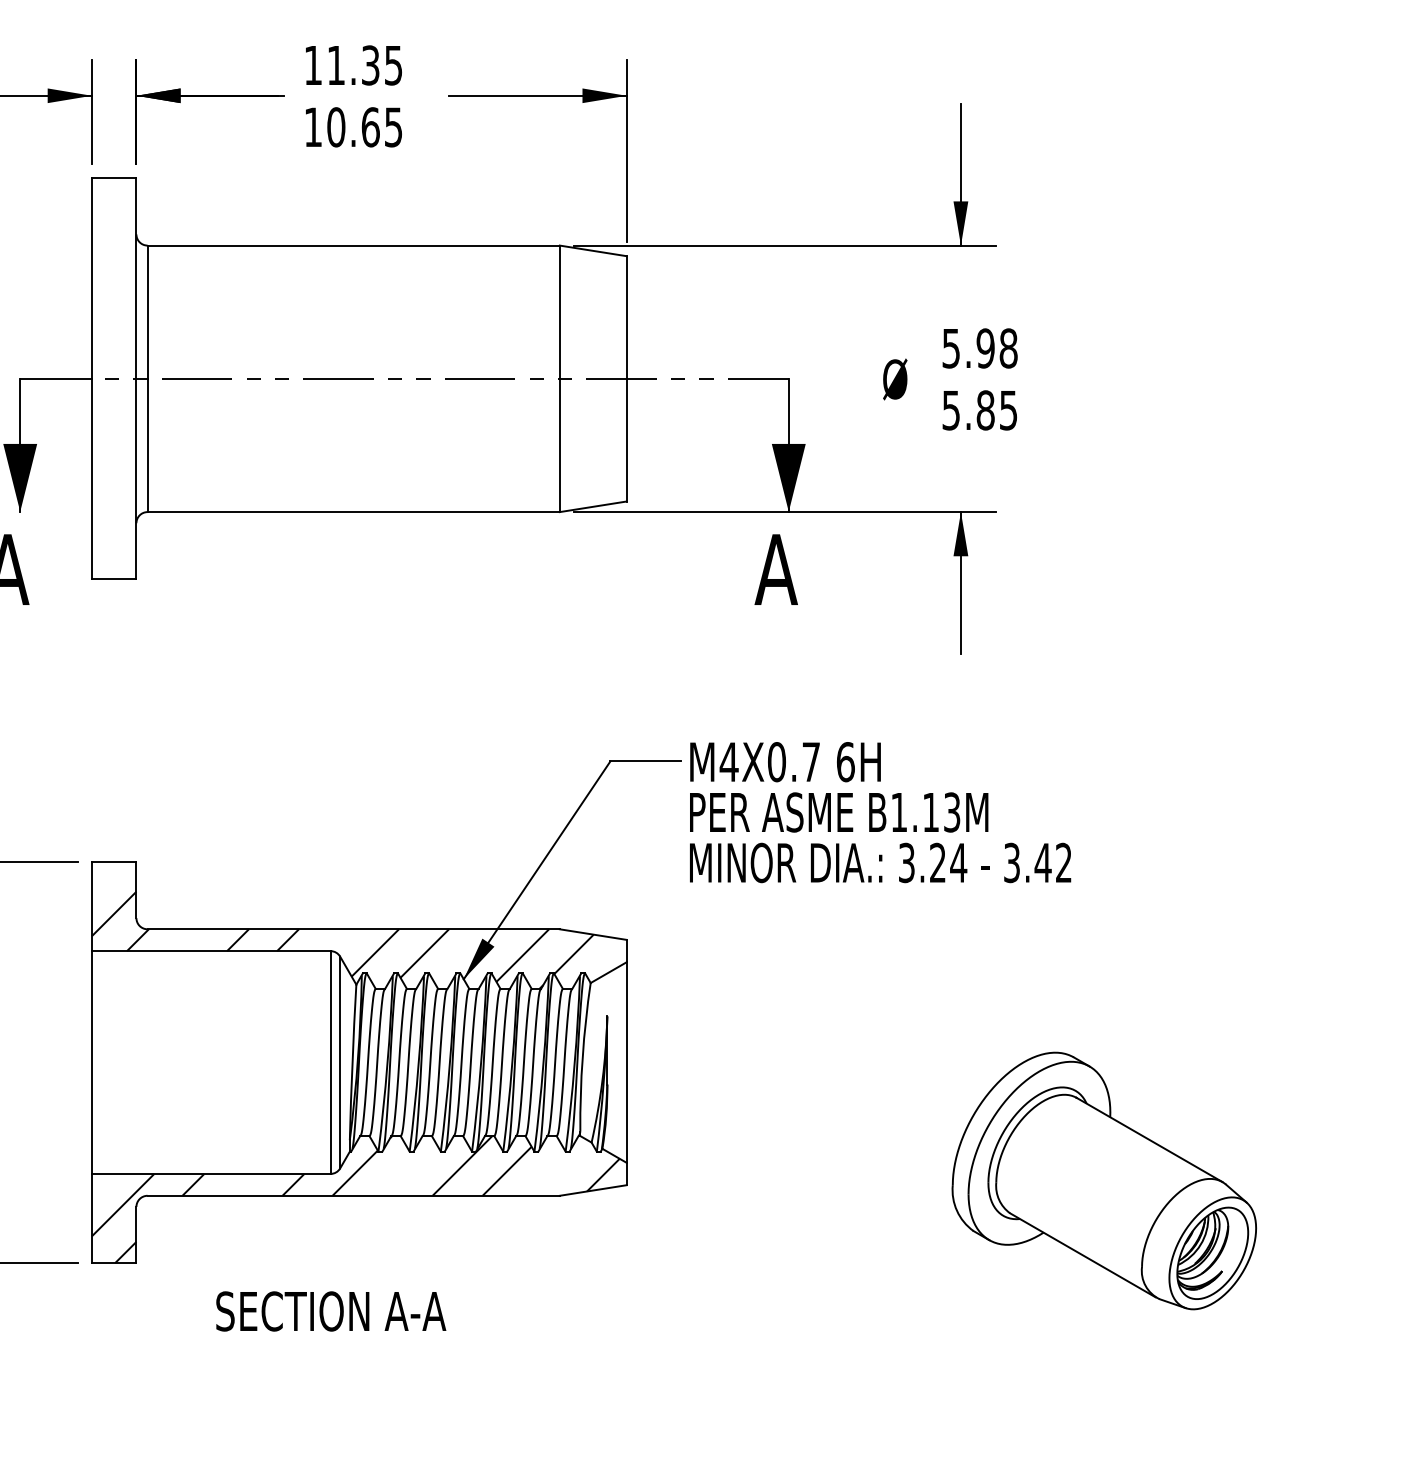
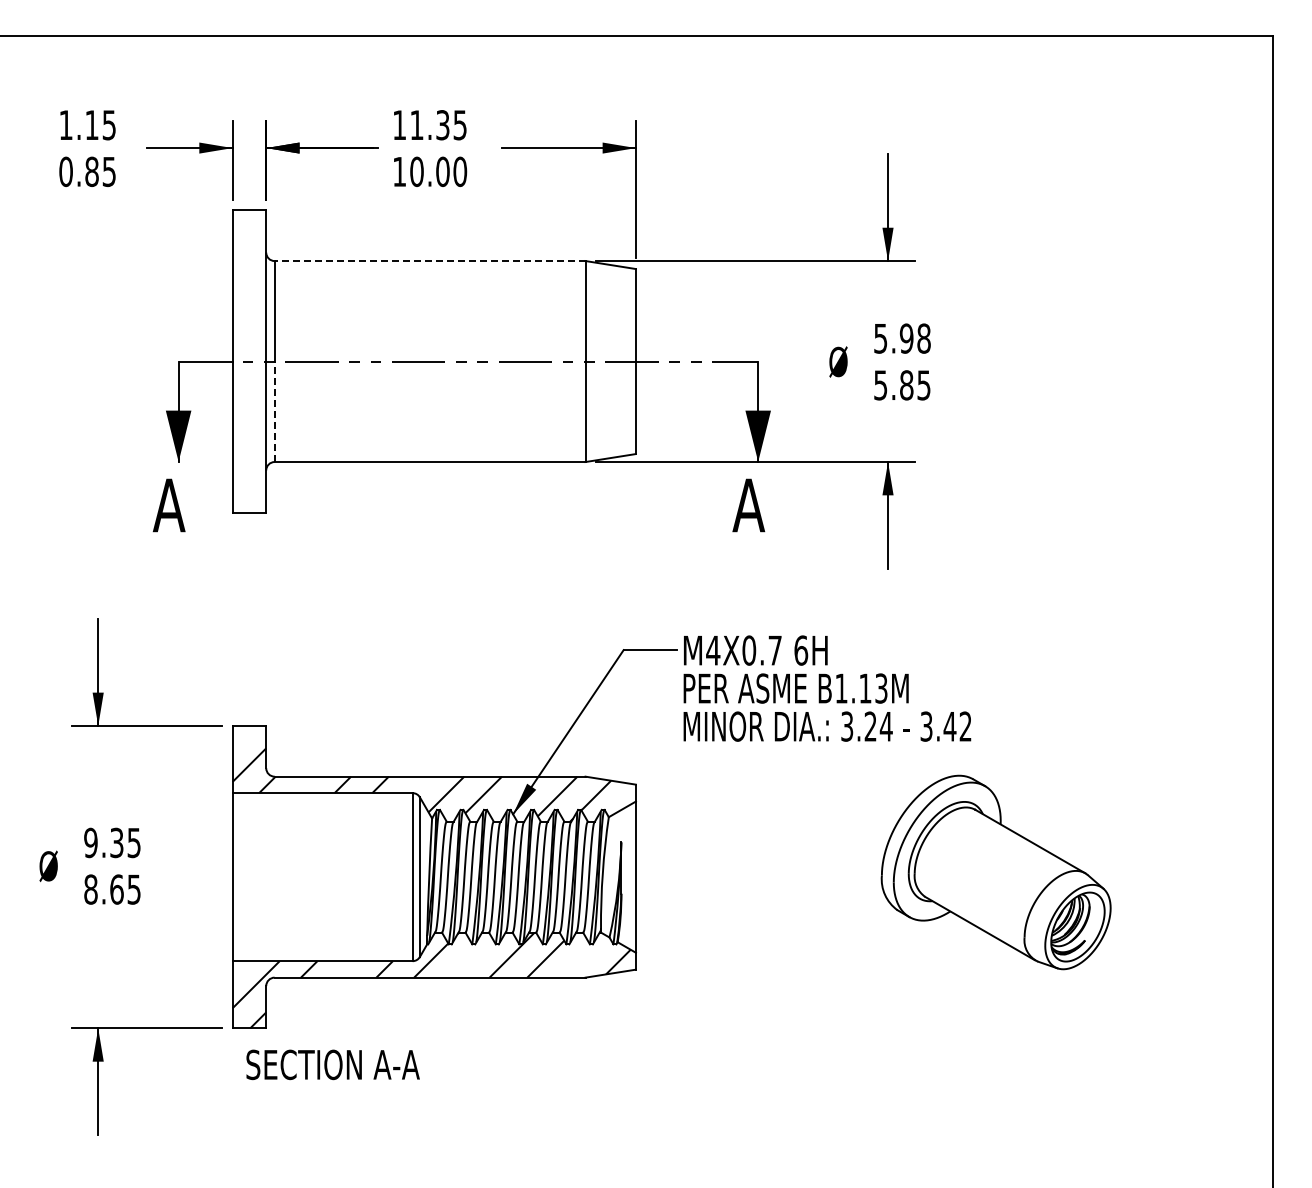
text: (382, 126) -> (451, 171), 10.65 -> 10.00
line: (352, 246) -> (429, 261), solid -> dashed
line: (147, 445) -> (274, 411), solid -> dashed
part: (1103, 1181) -> (995, 872), moved
text: (330, 1310) -> (332, 1064), moved

